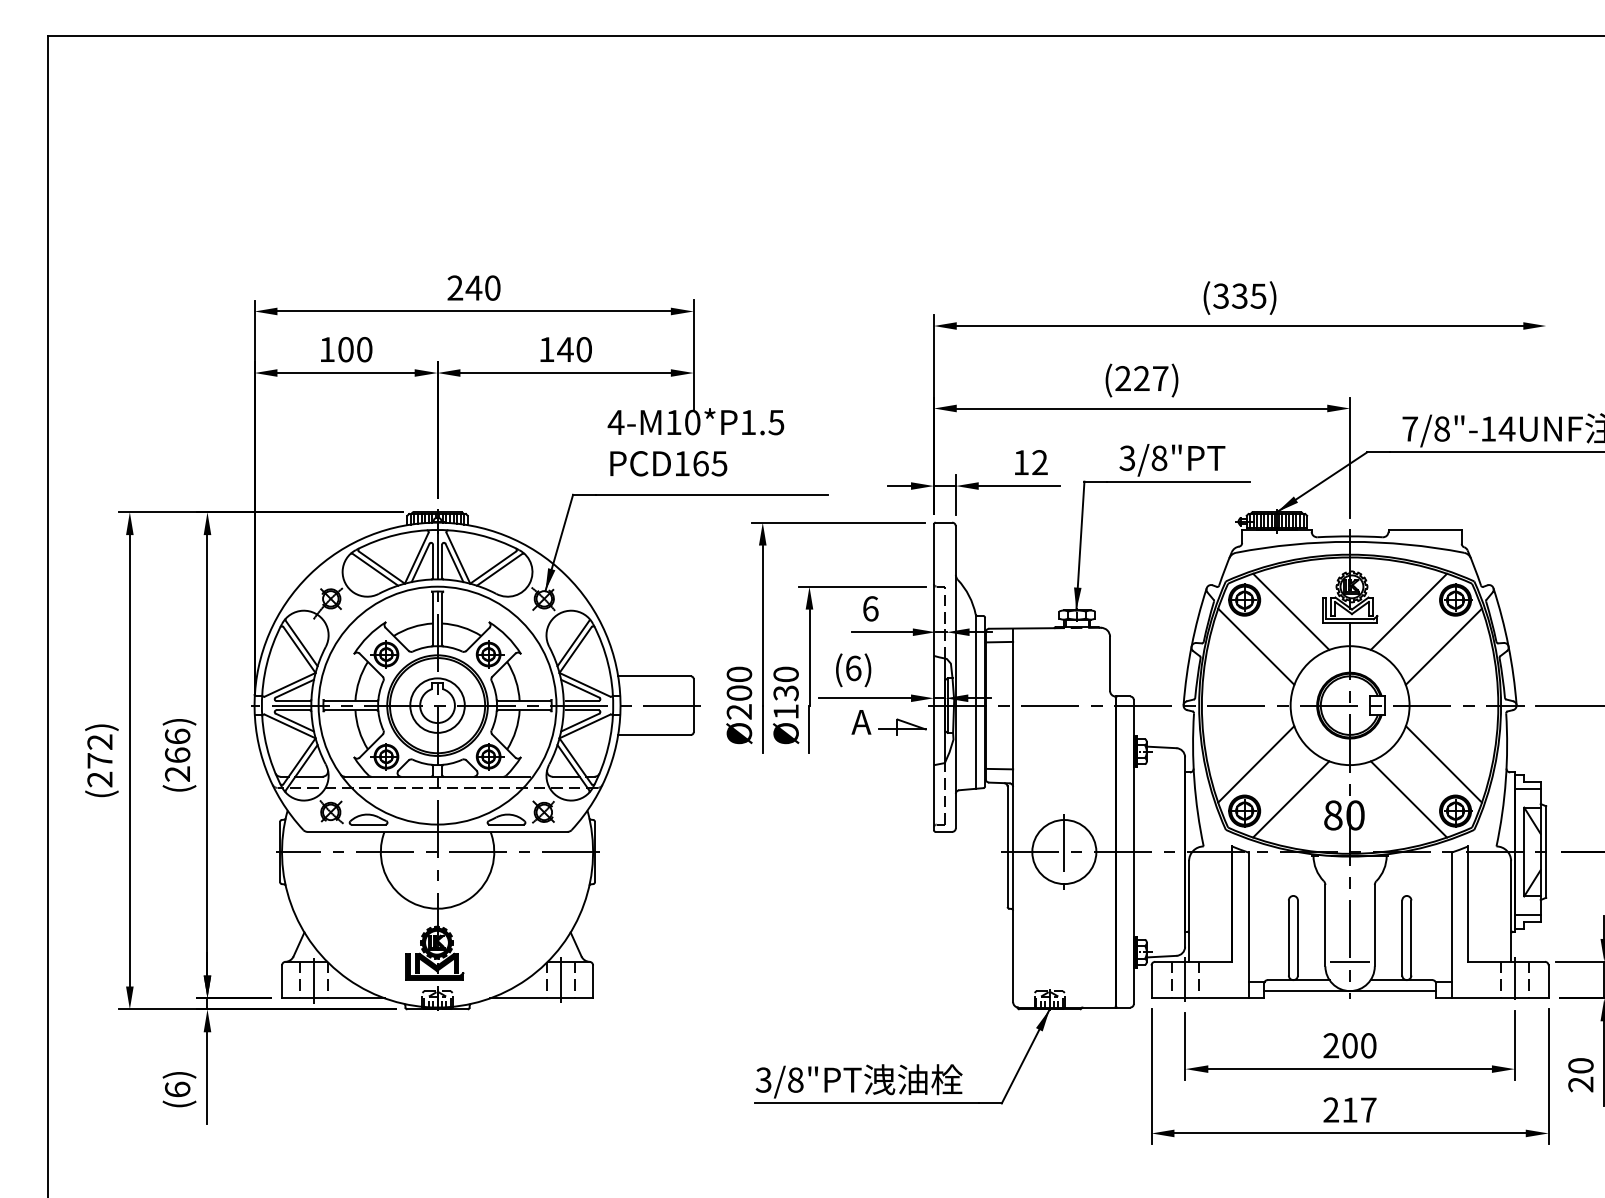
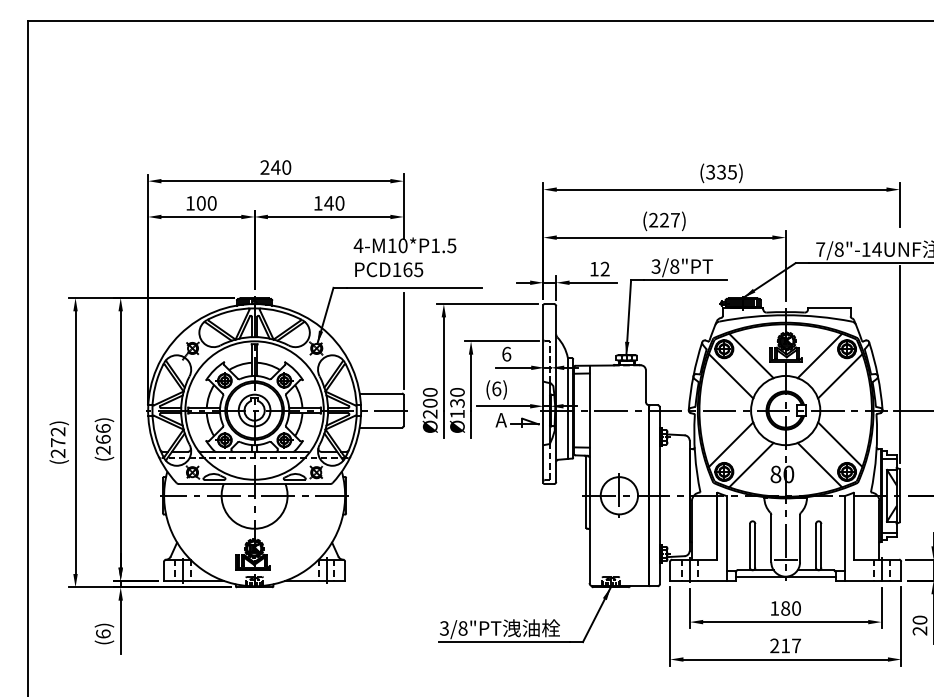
line: (1545, 353) -> (899, 205), added
line: (693, 585) -> (403, 340), added
line: (1545, 626) -> (899, 364), added
text: (1341, 1045) -> (780, 608), 200 -> 180

